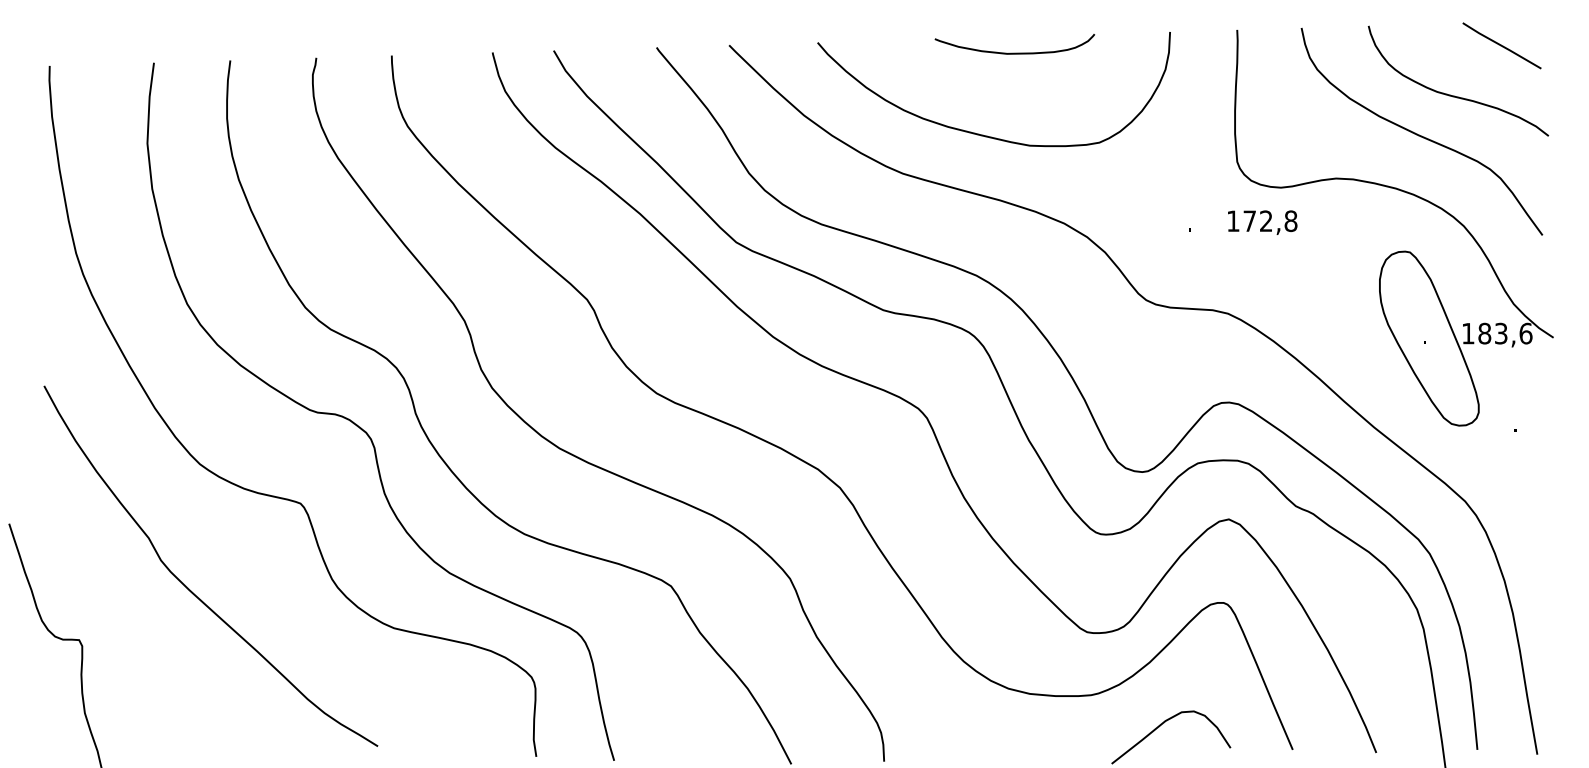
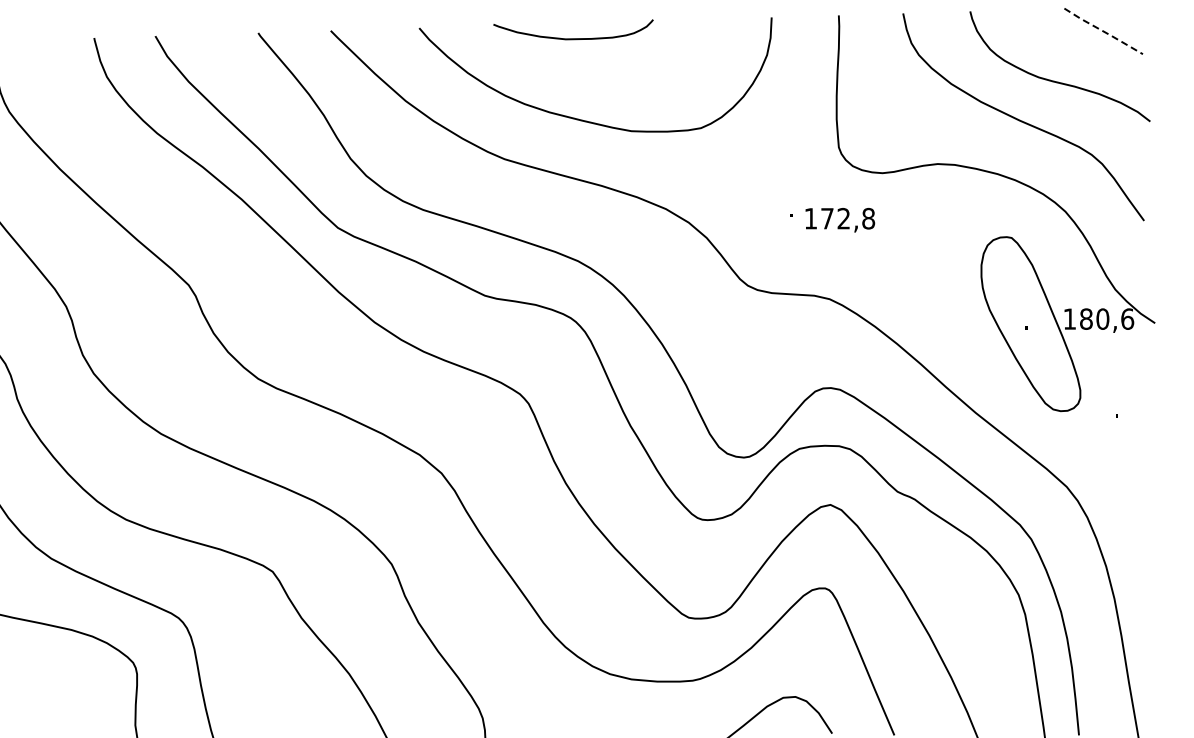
line: (1502, 46) -> (1104, 32), solid -> dashed
curve: (1014, 52) -> (573, 38), moved
text: (1262, 222) -> (840, 220), moved
text: (1500, 333) -> (1102, 319), 183,6 -> 180,6

